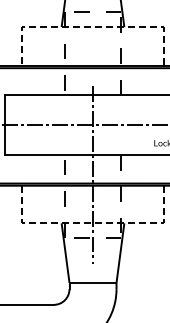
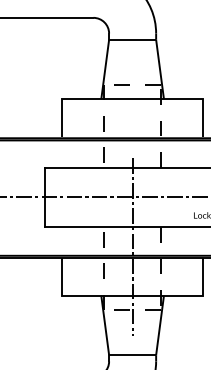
line: (92, 27) -> (132, 99), dashed -> solid
line: (92, 223) -> (132, 295), dashed -> solid

